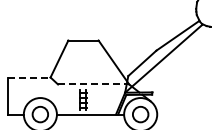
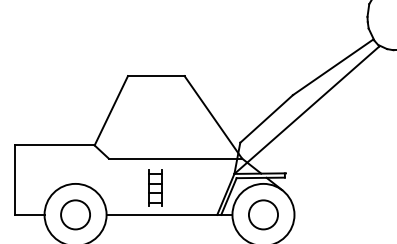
line: (29, 77) -> (55, 145), dashed -> solid
line: (93, 84) -> (175, 158), dashed -> solid

